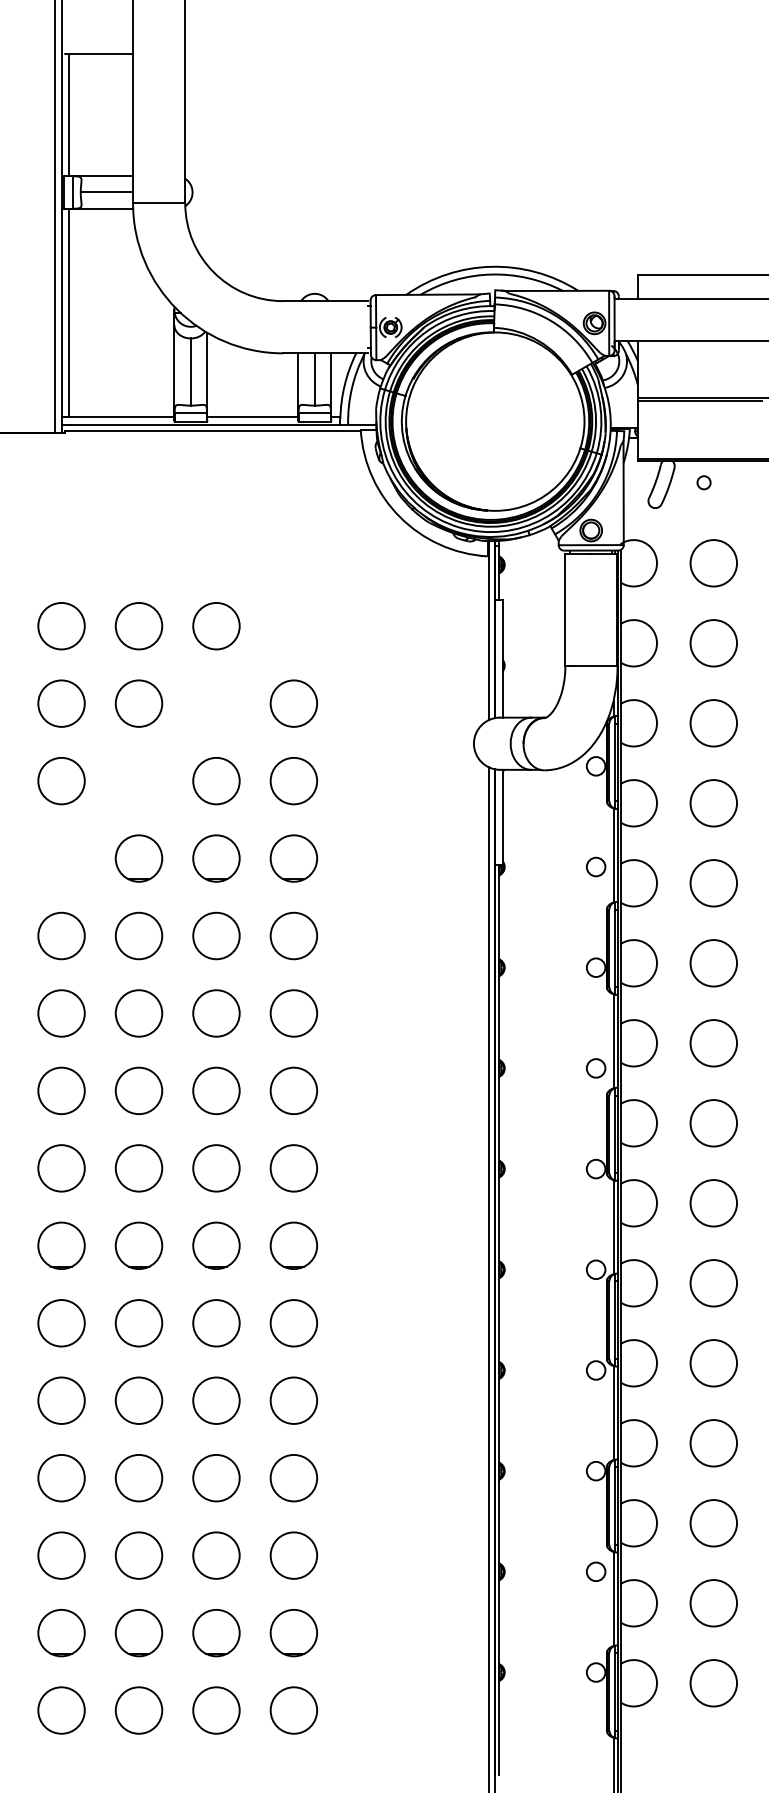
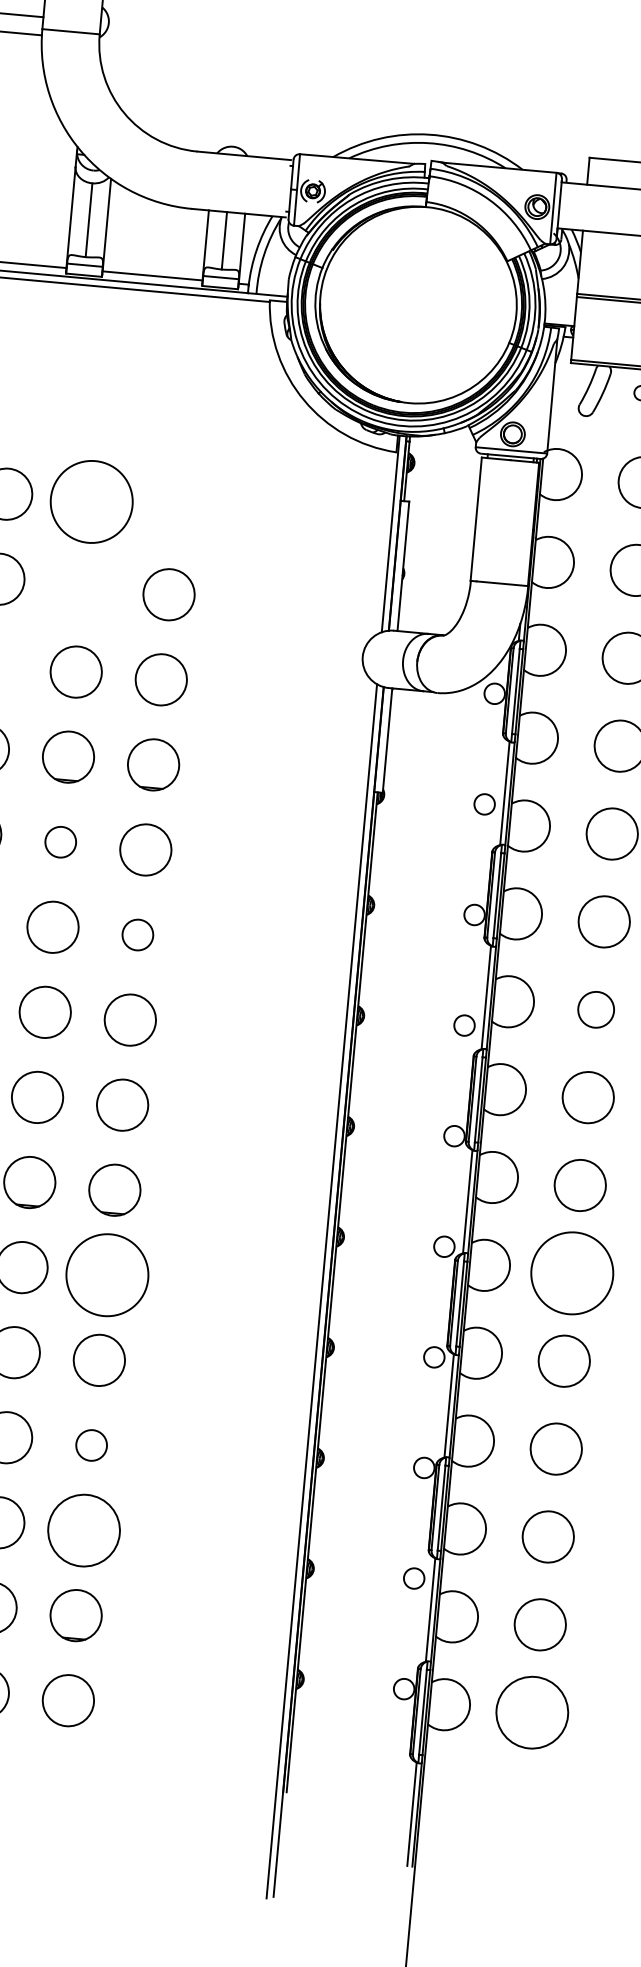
circle: (216, 625) -> (91, 501), size x1.6
circle: (216, 935) -> (60, 841), size x0.6
circle: (293, 1013) -> (137, 935), size x0.6
circle: (713, 1043) -> (595, 1009), size x0.7
circle: (713, 1283) -> (571, 1273), size x1.6
circle: (293, 1323) -> (106, 1275), size x1.6
circle: (293, 1477) -> (91, 1444), size x0.6
circle: (293, 1555) -> (83, 1530), size x1.4
circle: (713, 1683) -> (531, 1712), size x1.4

